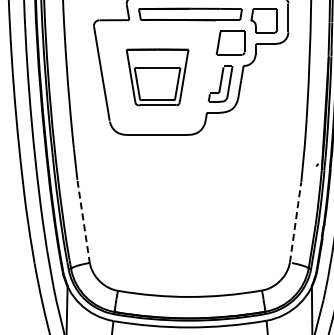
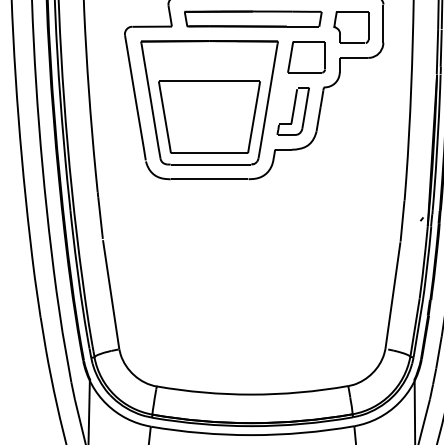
part: (157, 77) -> (209, 102), size x1.67
line: (83, 221) -> (110, 294), dashed -> solid
line: (295, 222) -> (392, 295), dashed -> solid

